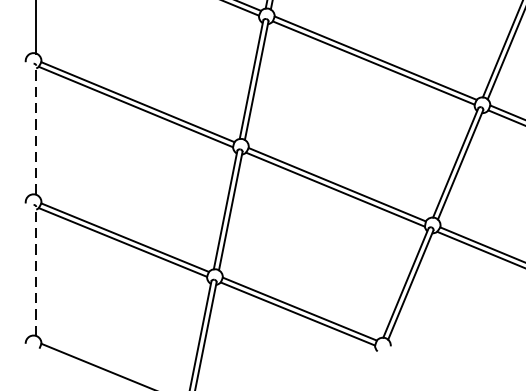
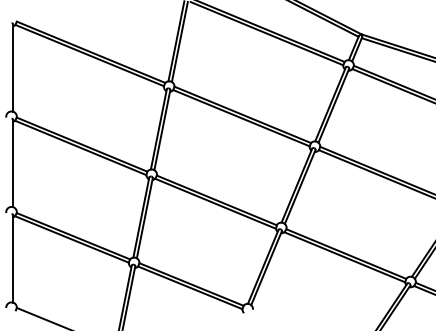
line: (36, 130) -> (13, 163), dashed -> solid
line: (36, 272) -> (13, 259), dashed -> solid

